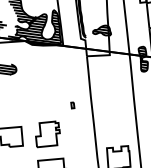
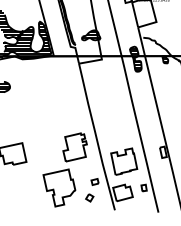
part: (73, 105) -> (71, 114), removed
part: (47, 134) -> (74, 147), moved

